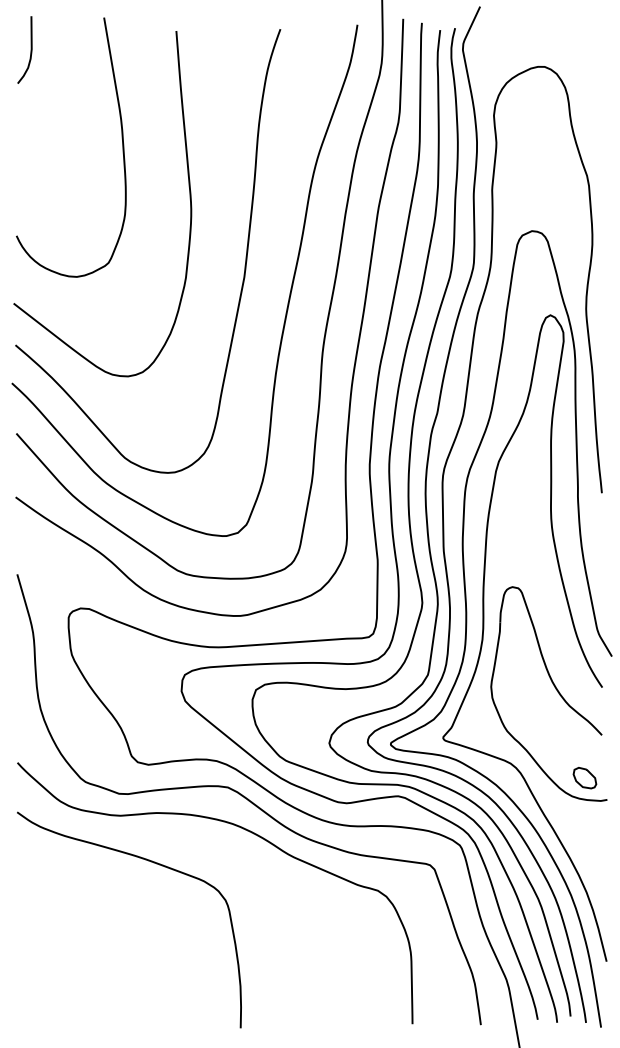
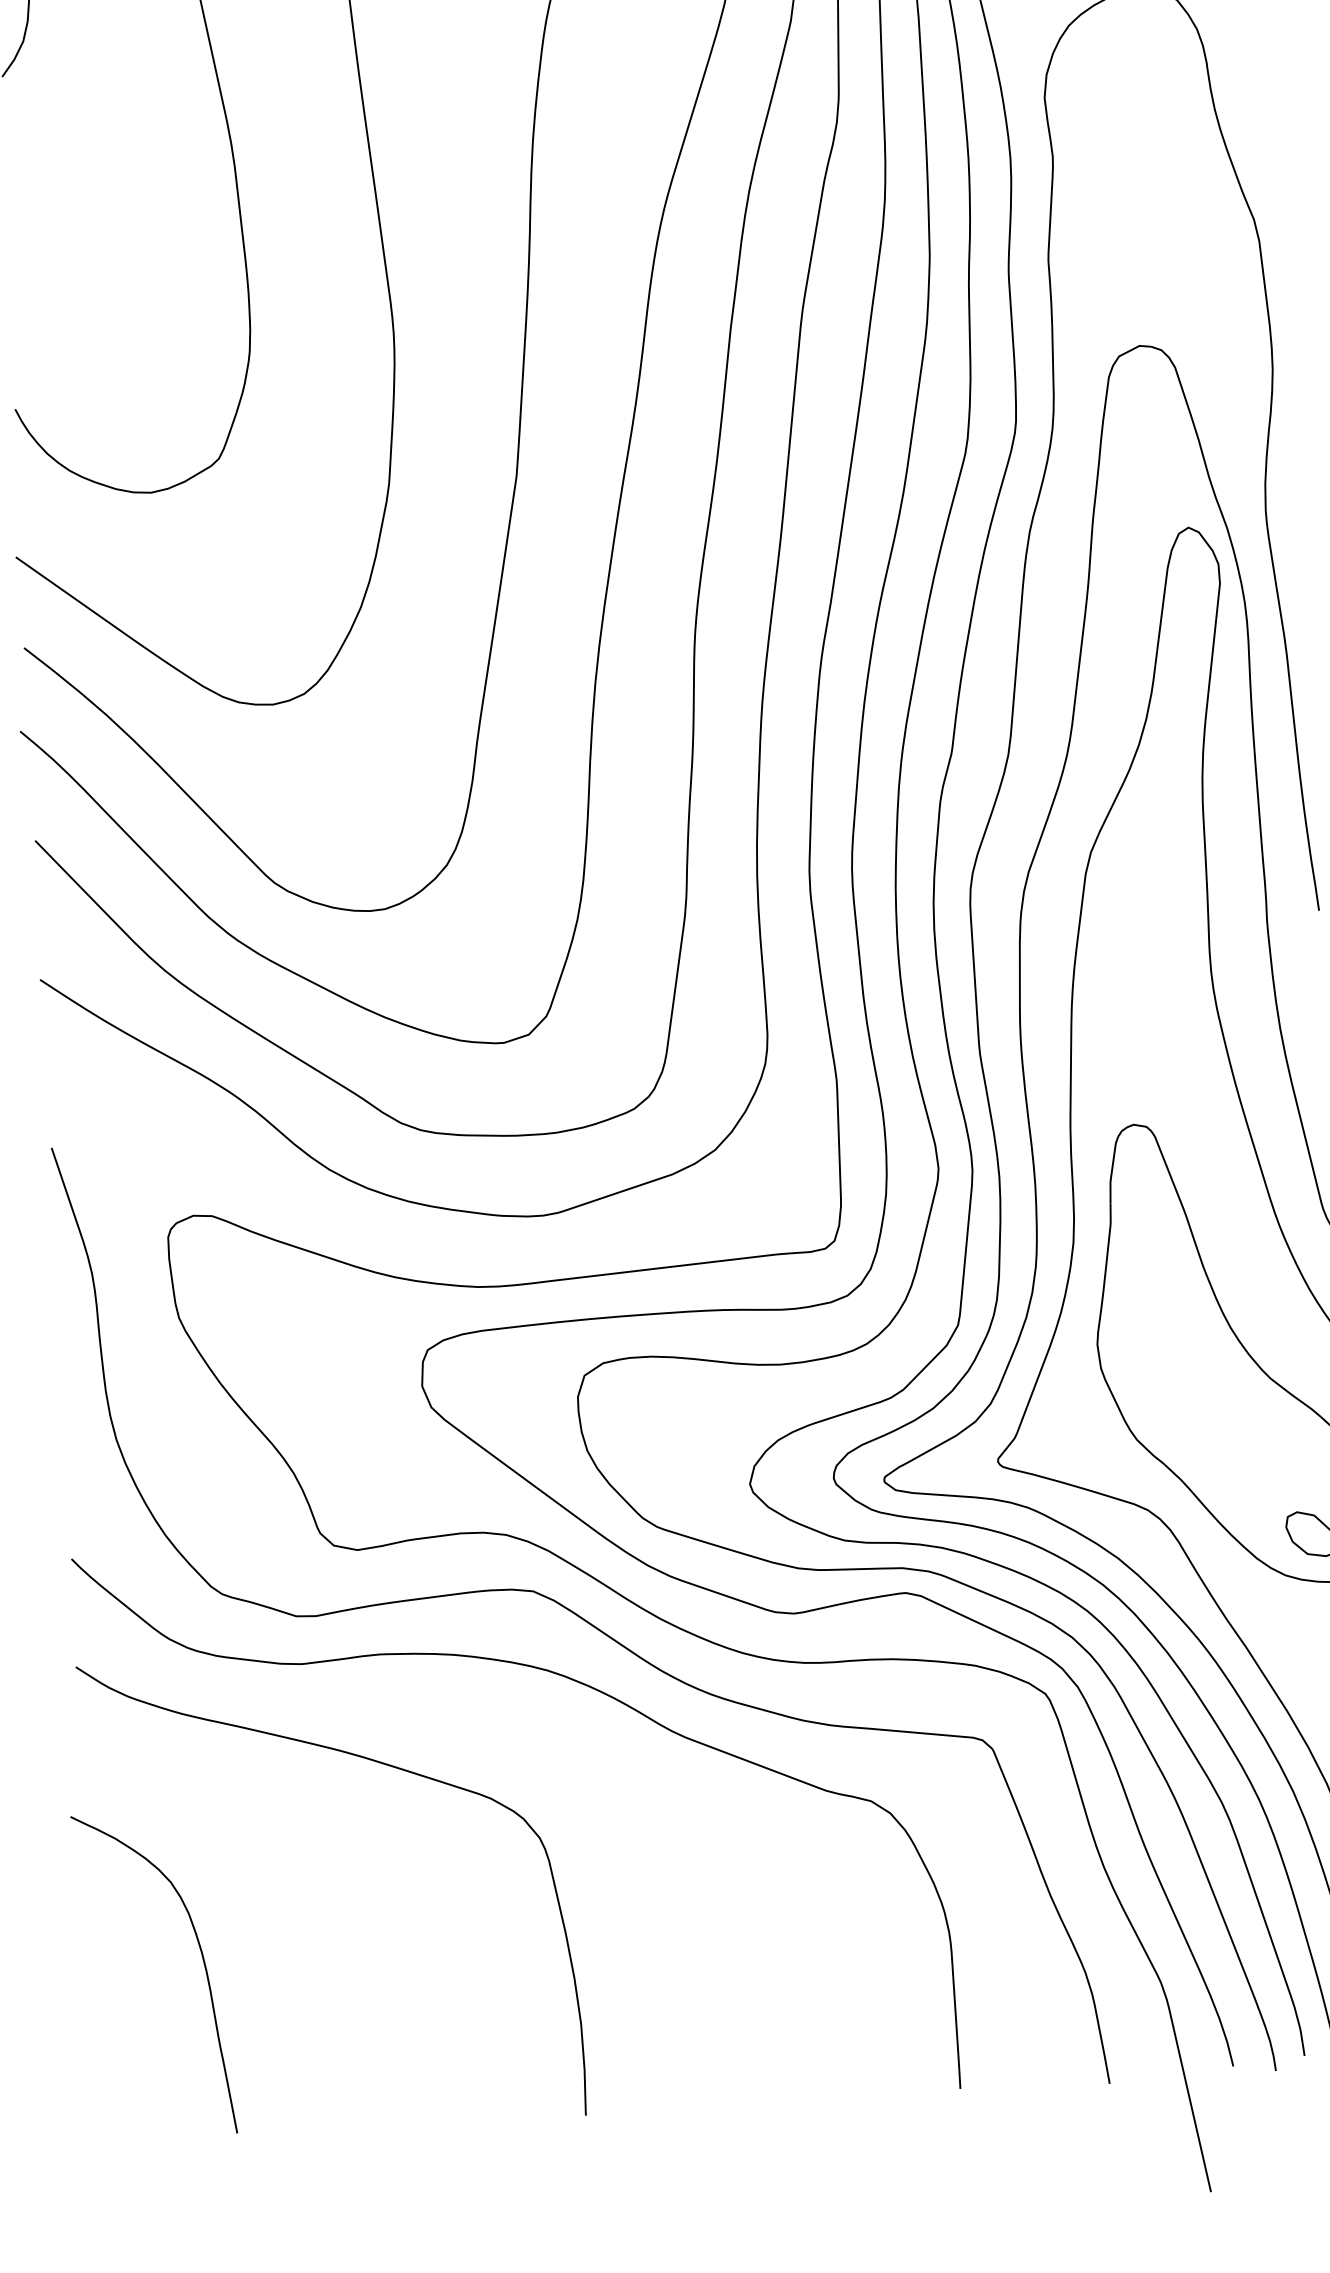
curve: (68, 950) -> (202, 1963), added

